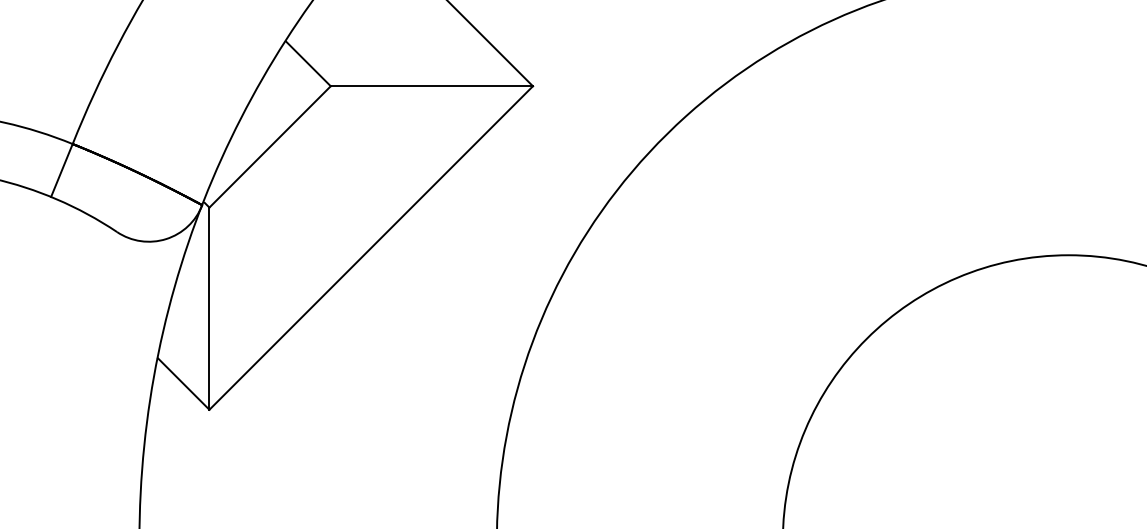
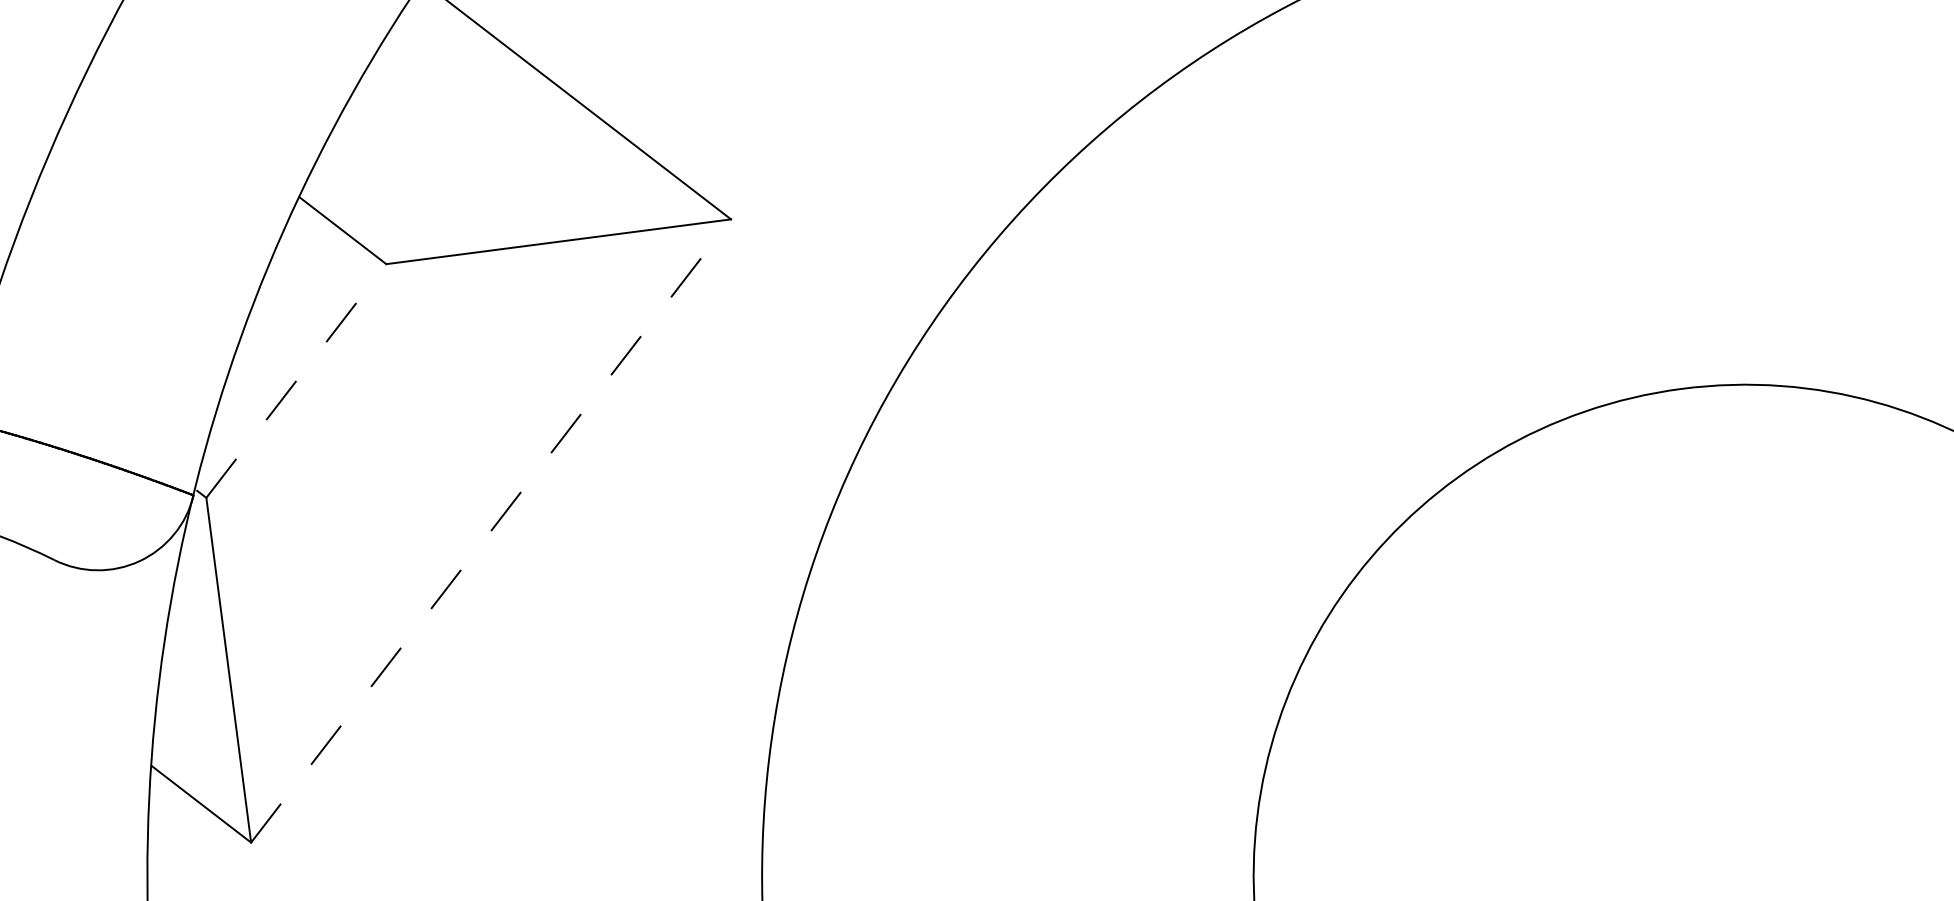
line: (270, 146) -> (296, 380), solid -> dashed
line: (371, 248) -> (491, 531), solid -> dashed

